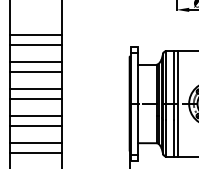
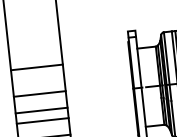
line: (36, 34) -> (33, 29), removed
line: (36, 45) -> (34, 40), removed
line: (36, 61) -> (36, 56), removed
line: (36, 88) -> (38, 83), removed

